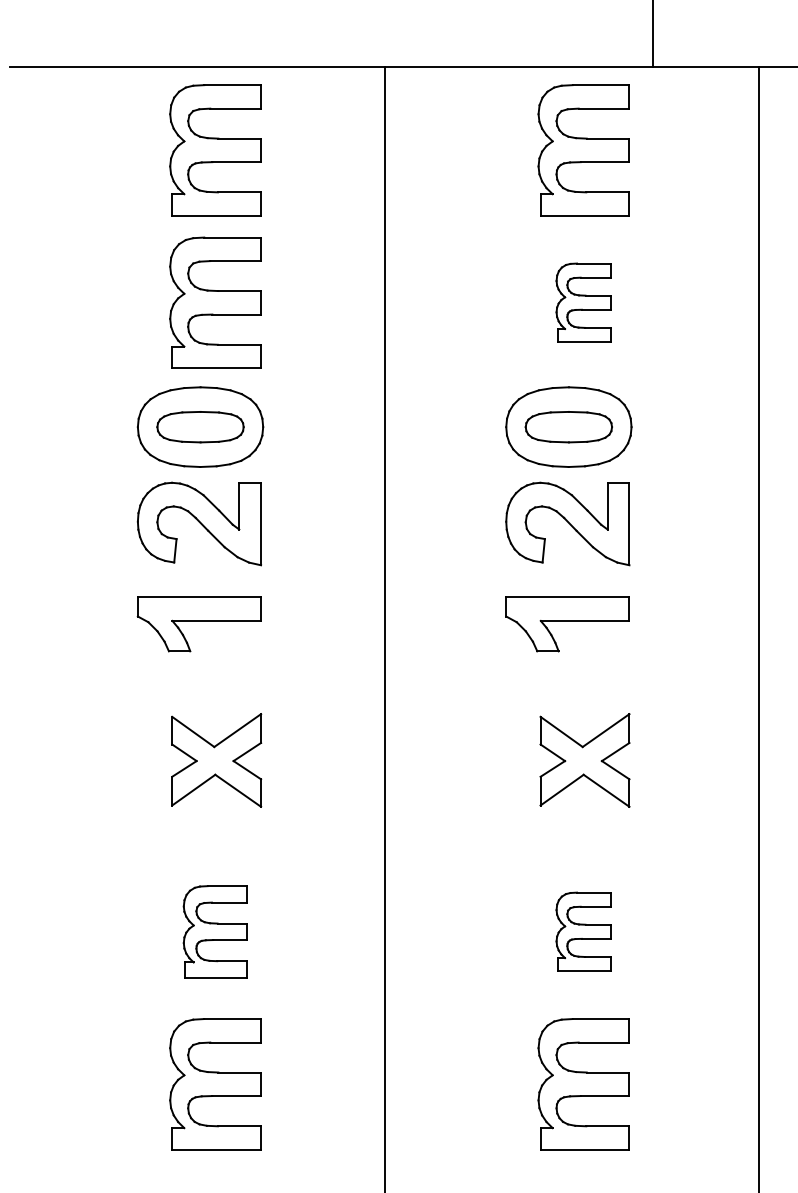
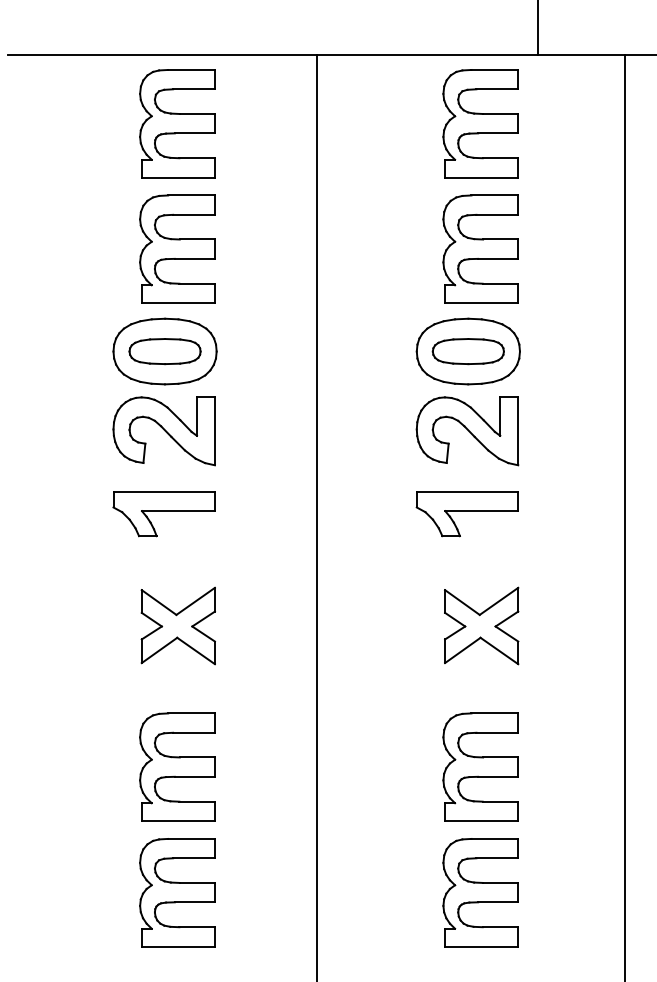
part: (583, 301) -> (480, 248), size x1.67
part: (215, 931) -> (177, 766), size x1.43
part: (583, 931) -> (480, 766), size x1.67

